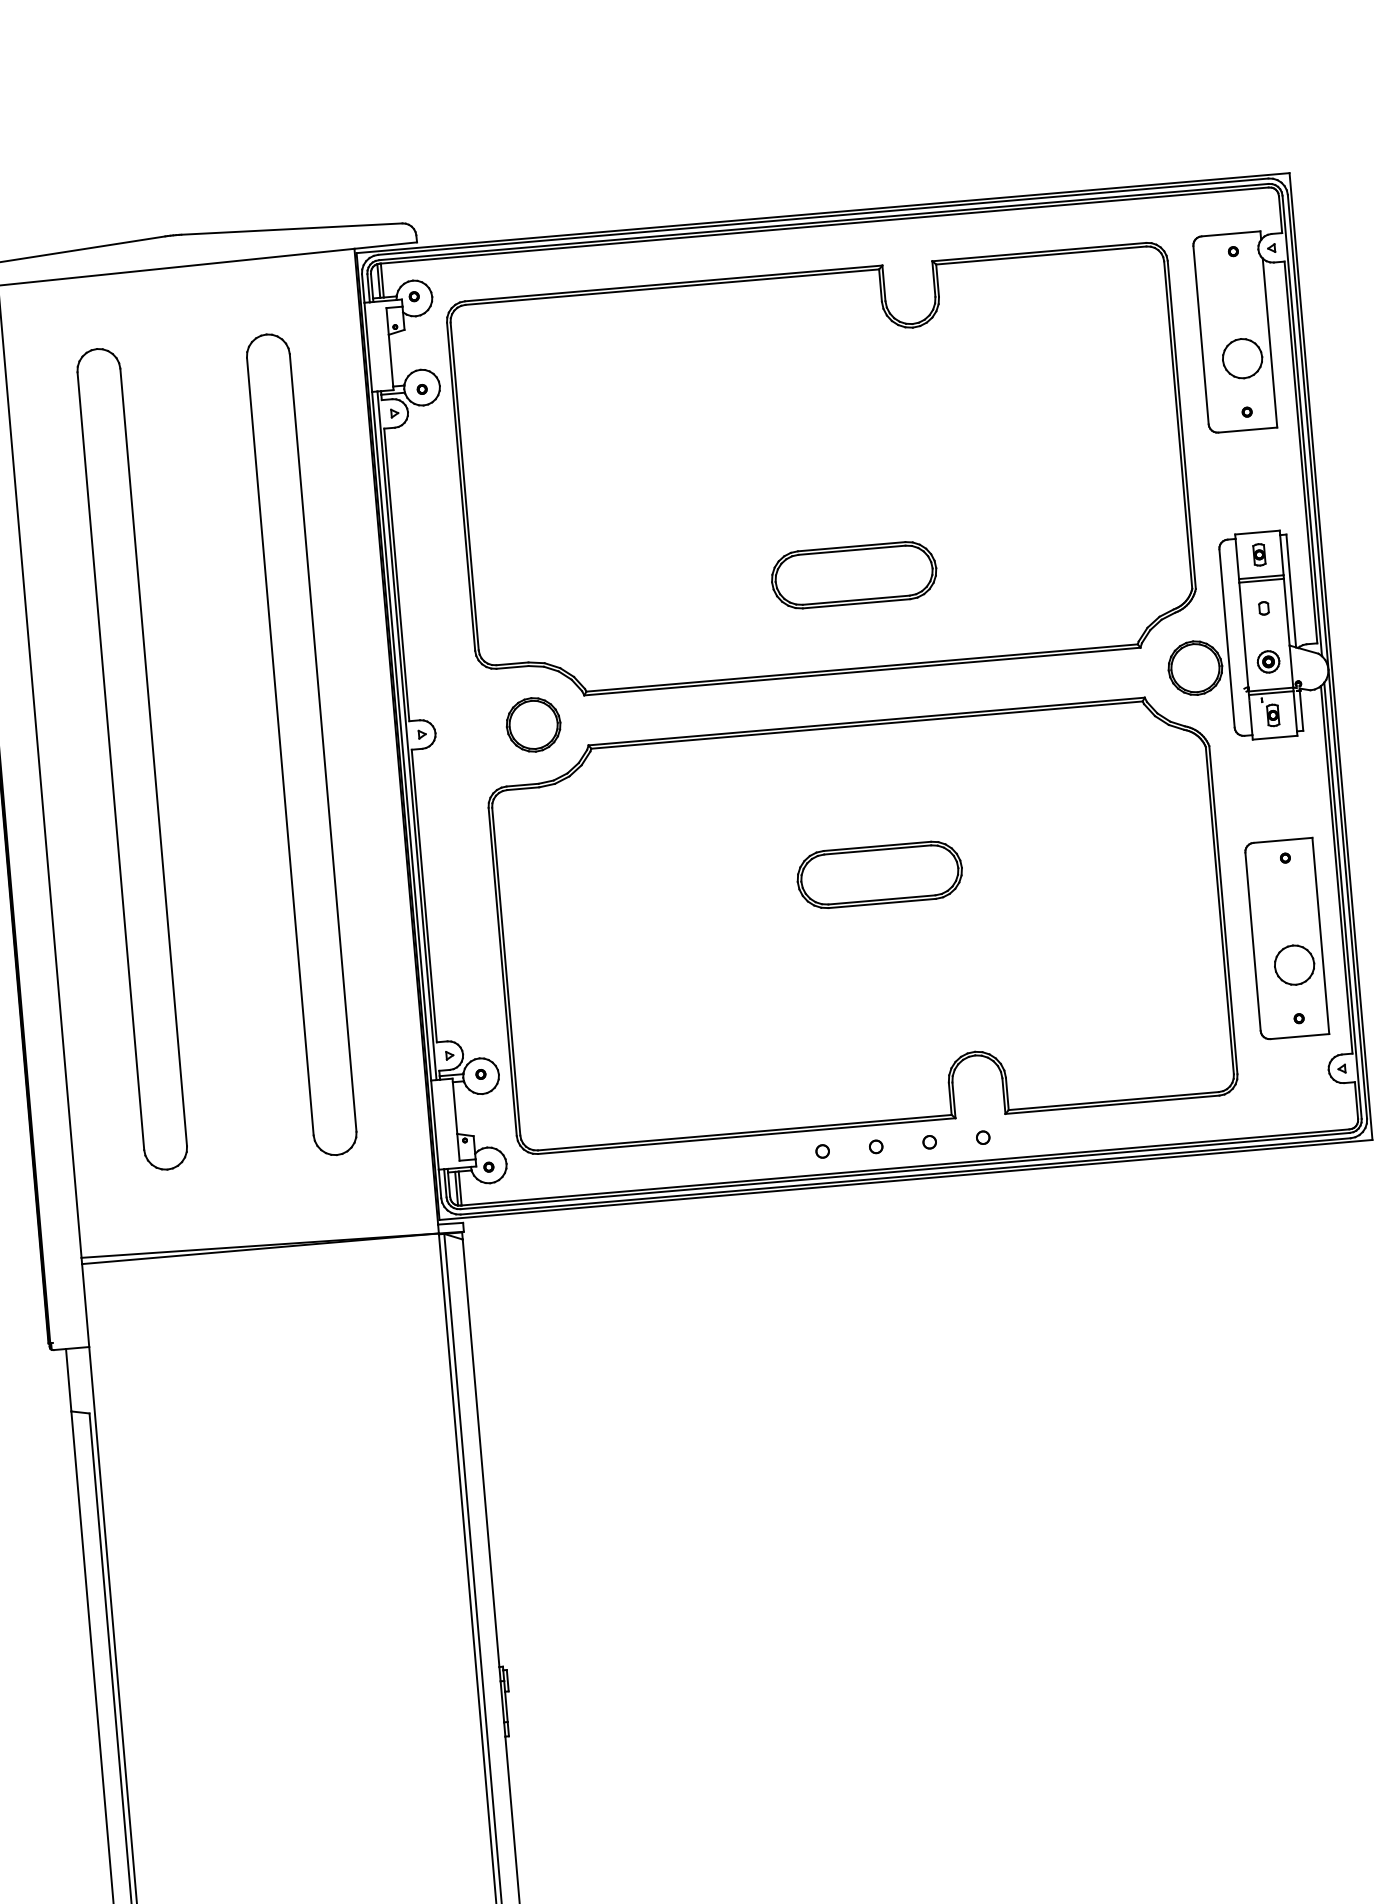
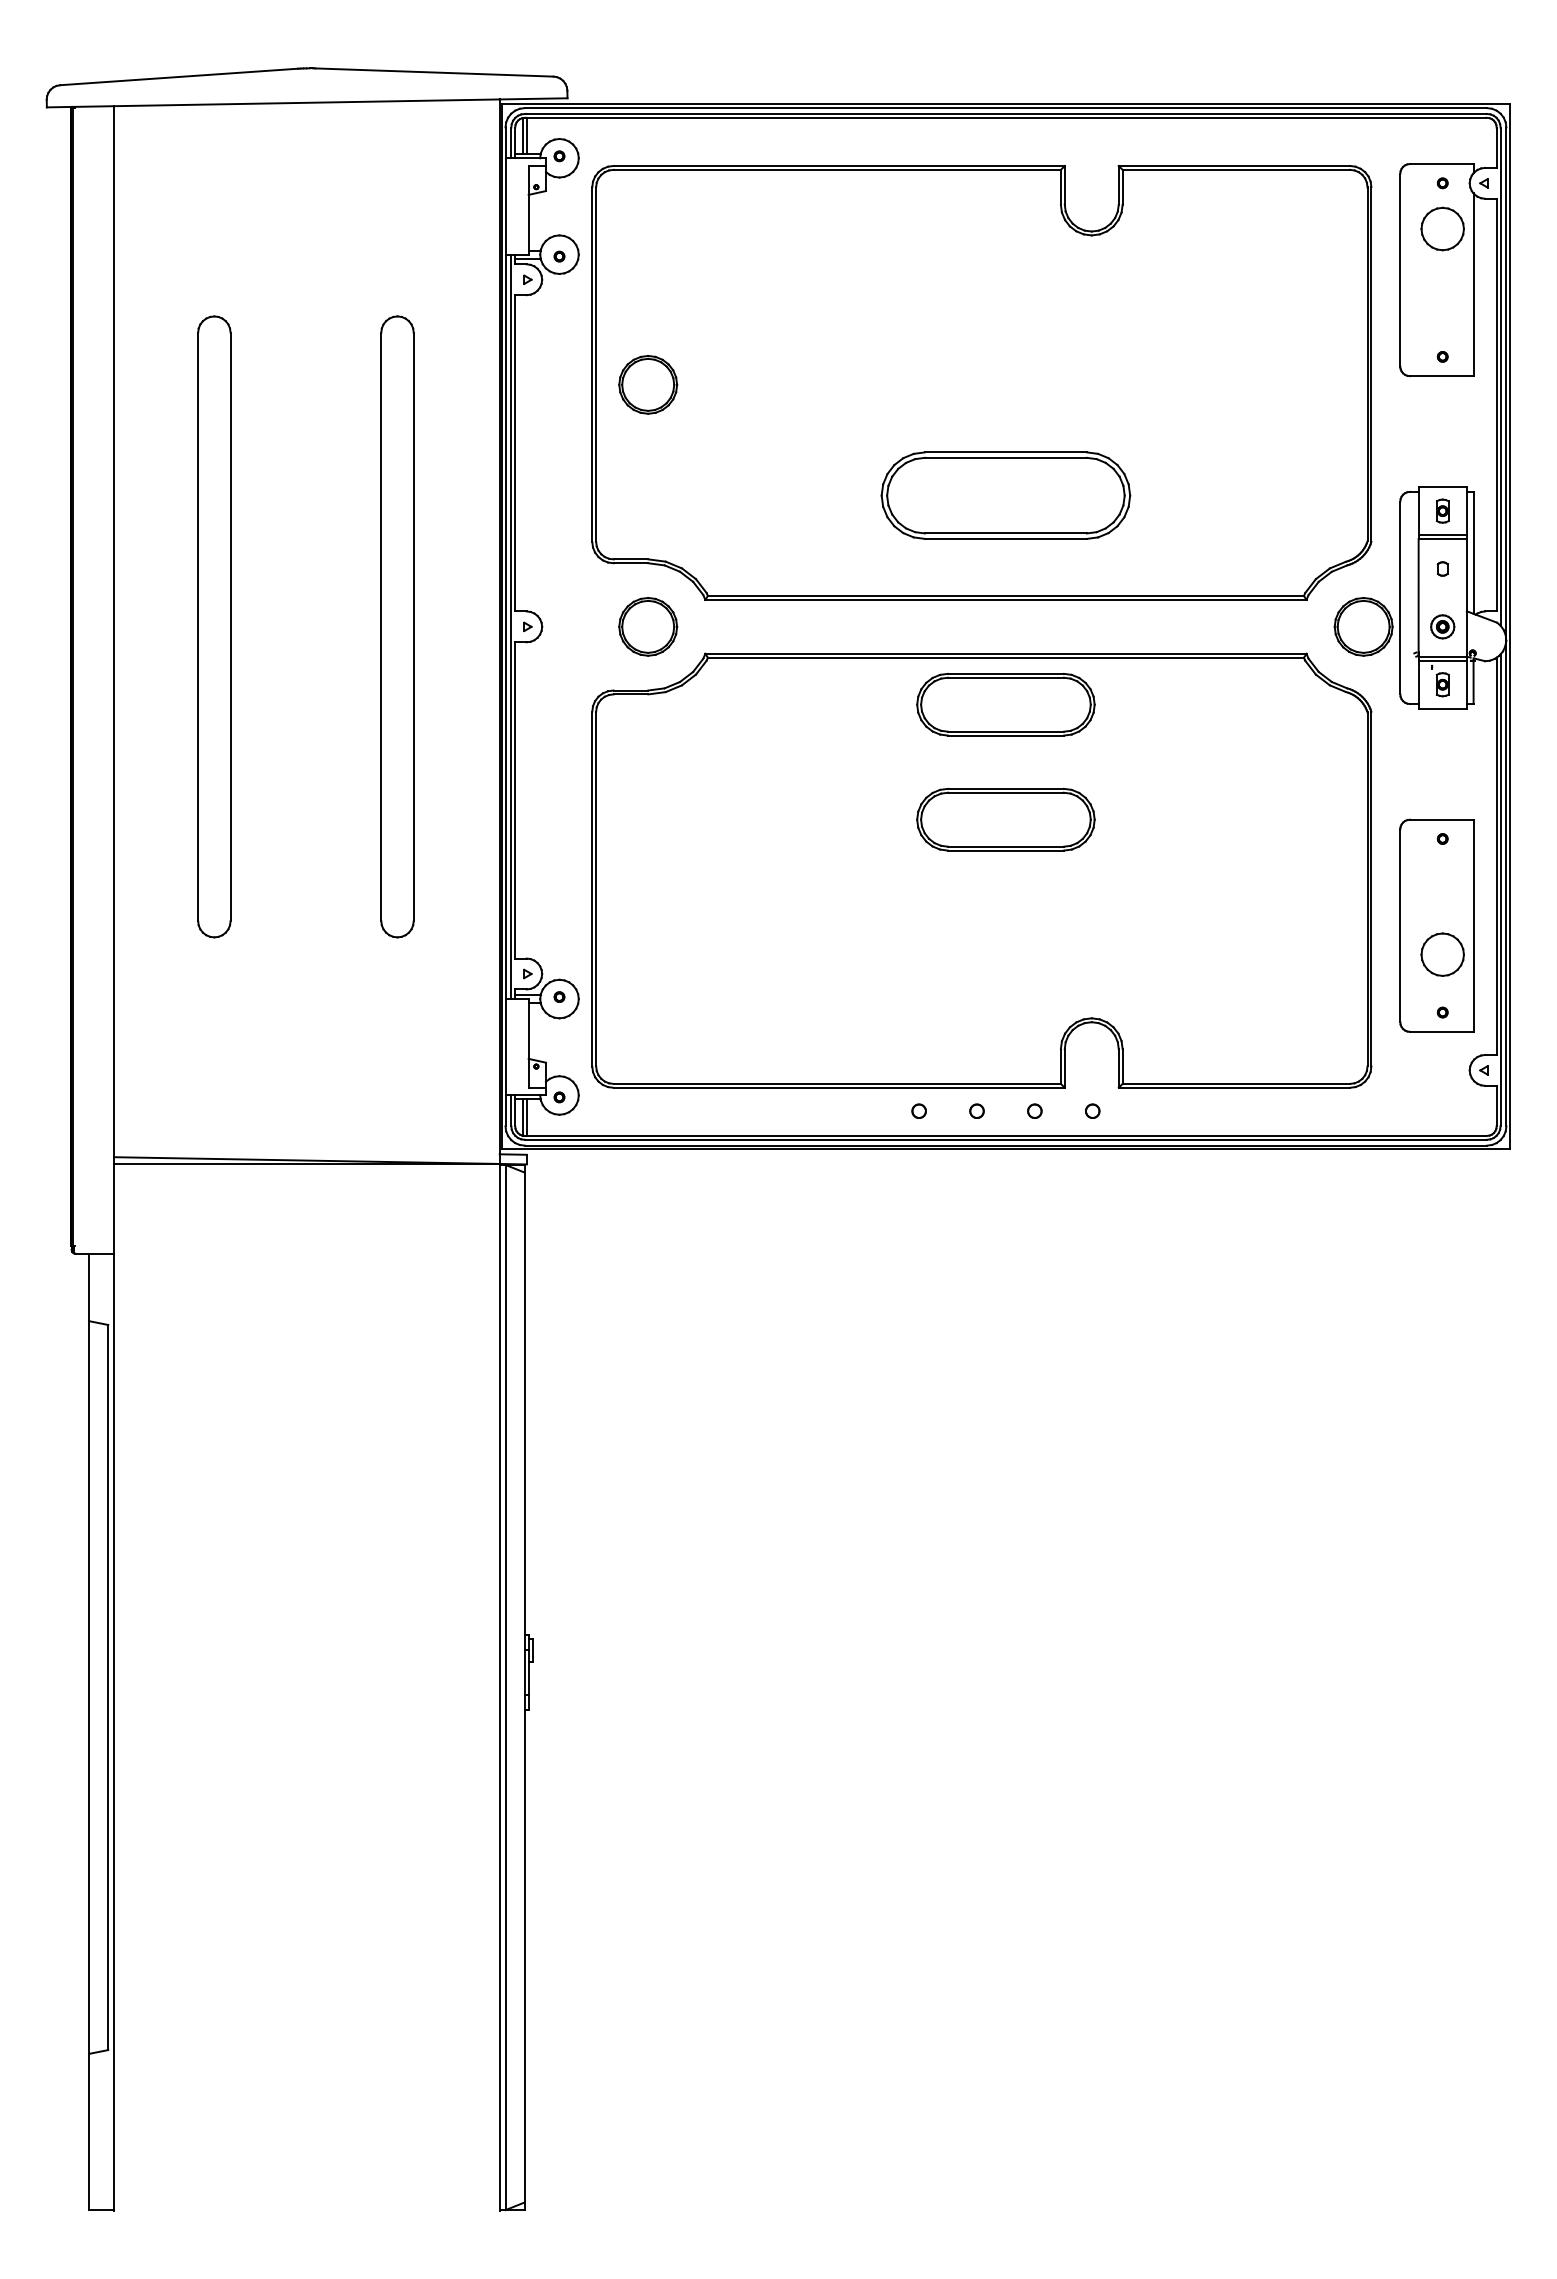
part: (1242, 358) -> (1442, 228), moved
part: (514, 500) -> (648, 384), added
part: (853, 575) -> (1005, 495), size x1.4
part: (301, 744) -> (397, 626), size x0.7
part: (132, 758) -> (214, 626), size x0.7
part: (870, 768) -> (1005, 704), added

